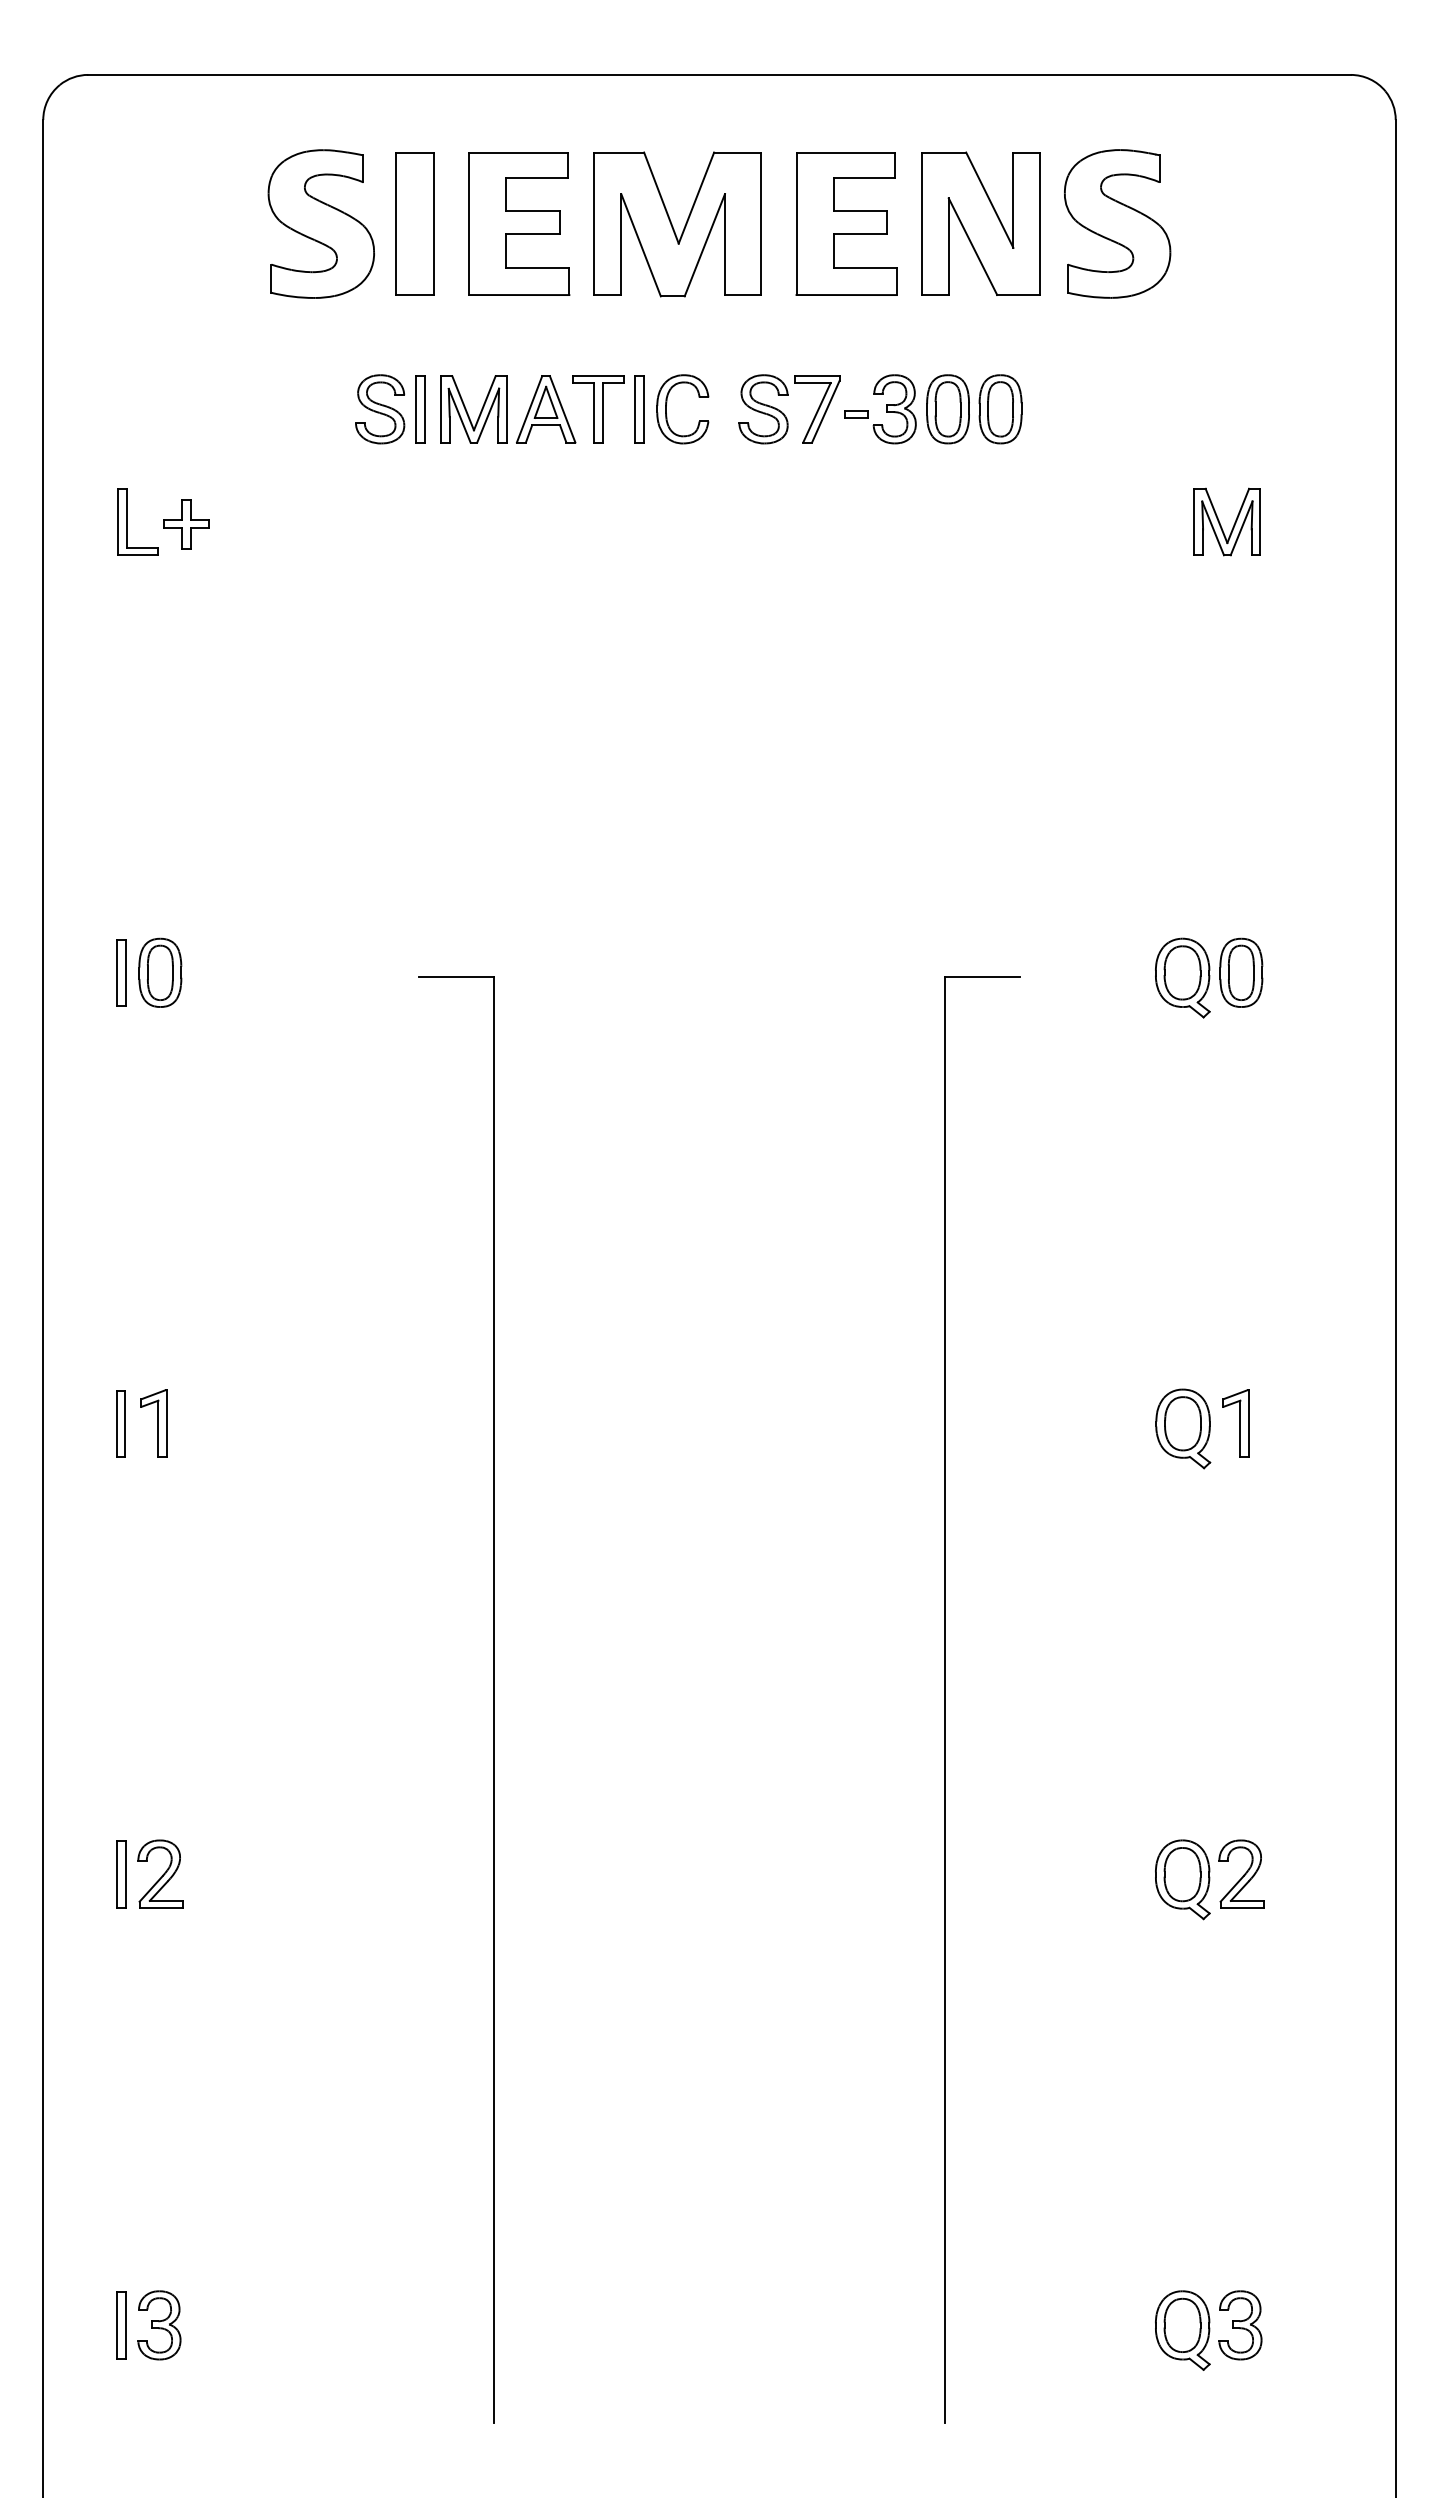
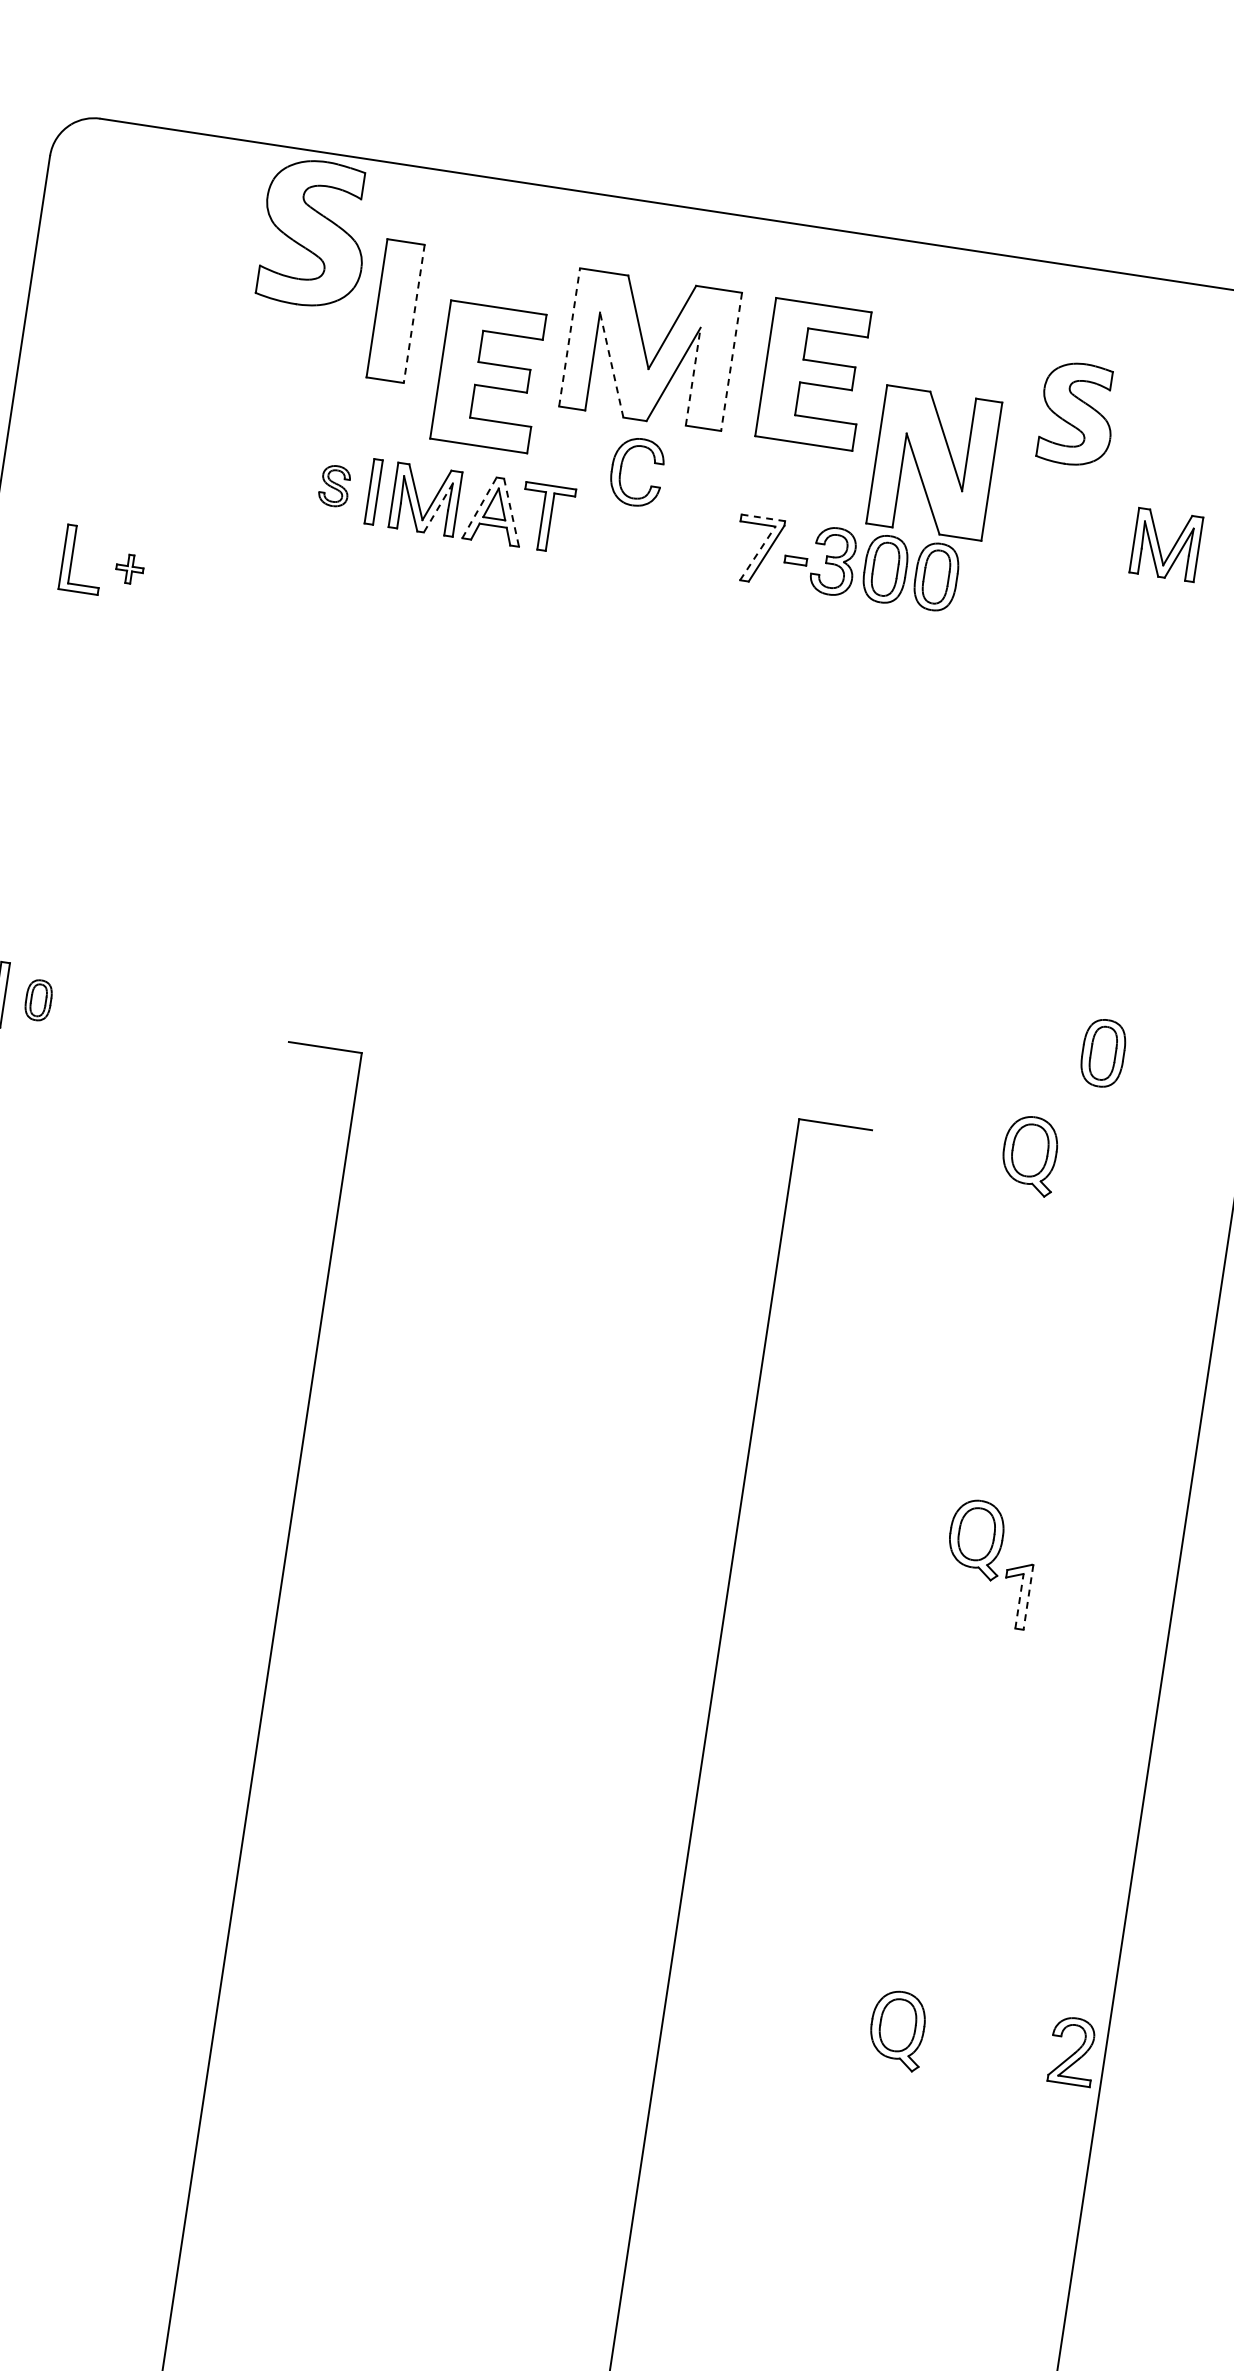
part: (320, 223) -> (313, 232), moved
part: (519, 223) -> (489, 376), moved
line: (594, 223) -> (569, 337), solid -> dashed
part: (980, 223) -> (933, 462), moved
part: (1117, 223) -> (1077, 413), size x0.7
line: (434, 224) -> (414, 314), solid -> dashed
line: (761, 224) -> (731, 362), solid -> dashed
line: (724, 244) -> (692, 376), solid -> dashed
line: (641, 245) -> (612, 365), solid -> dashed
line: (817, 376) -> (763, 518), solid -> dashed
part: (380, 409) -> (334, 486), size x0.6
line: (529, 409) -> (479, 508), solid -> dashed
line: (562, 409) -> (511, 512), solid -> dashed
part: (639, 409) -> (586, 524), removed
part: (666, 409) -> (621, 469), moved
part: (763, 409) -> (706, 542), removed
line: (816, 412) -> (757, 553), solid -> dashed
line: (488, 416) -> (438, 508), solid -> dashed
part: (1220, 522) -> (1159, 544), moved
part: (186, 524) -> (129, 569), size x0.6
part: (160, 972) -> (38, 1000), size x0.6
part: (1241, 972) -> (1103, 1052), moved
line: (1248, 1424) -> (1028, 1598), solid -> dashed
part: (1183, 1428) -> (976, 1538), moved
line: (1240, 1428) -> (1019, 1600), solid -> dashed
part: (1241, 1873) -> (1072, 2050), moved

